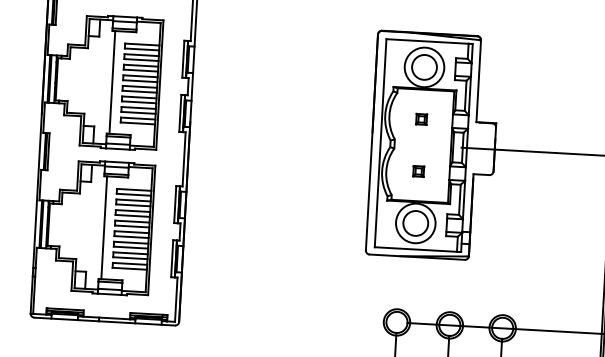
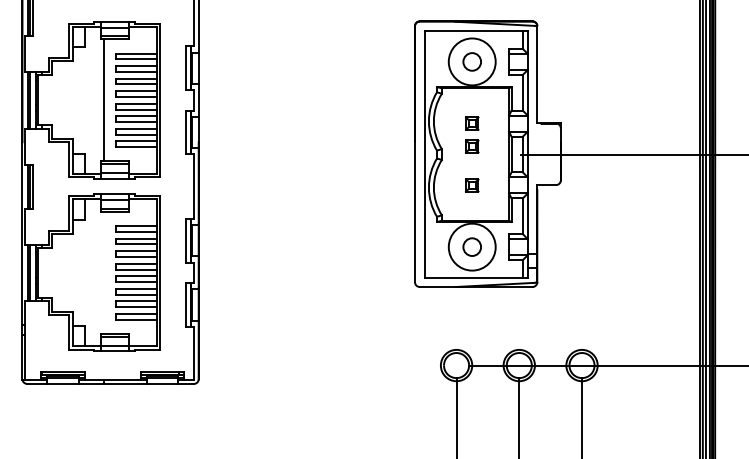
circle: (423, 67) -> (471, 61), size x0.6
part: (420, 138) -> (472, 146), added
circle: (415, 222) -> (471, 246), size x0.6
line: (103, 227) -> (103, 272), removed

